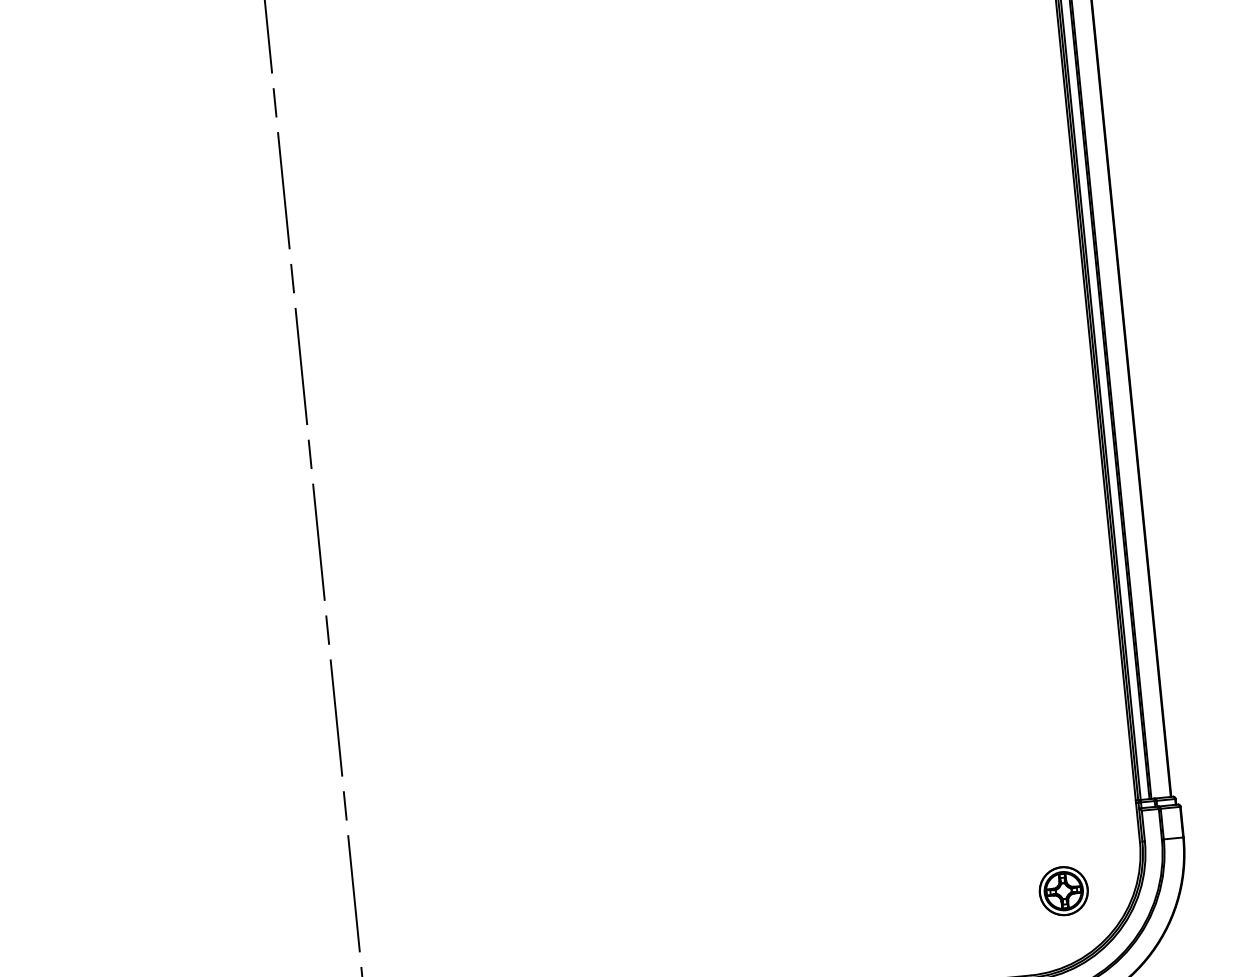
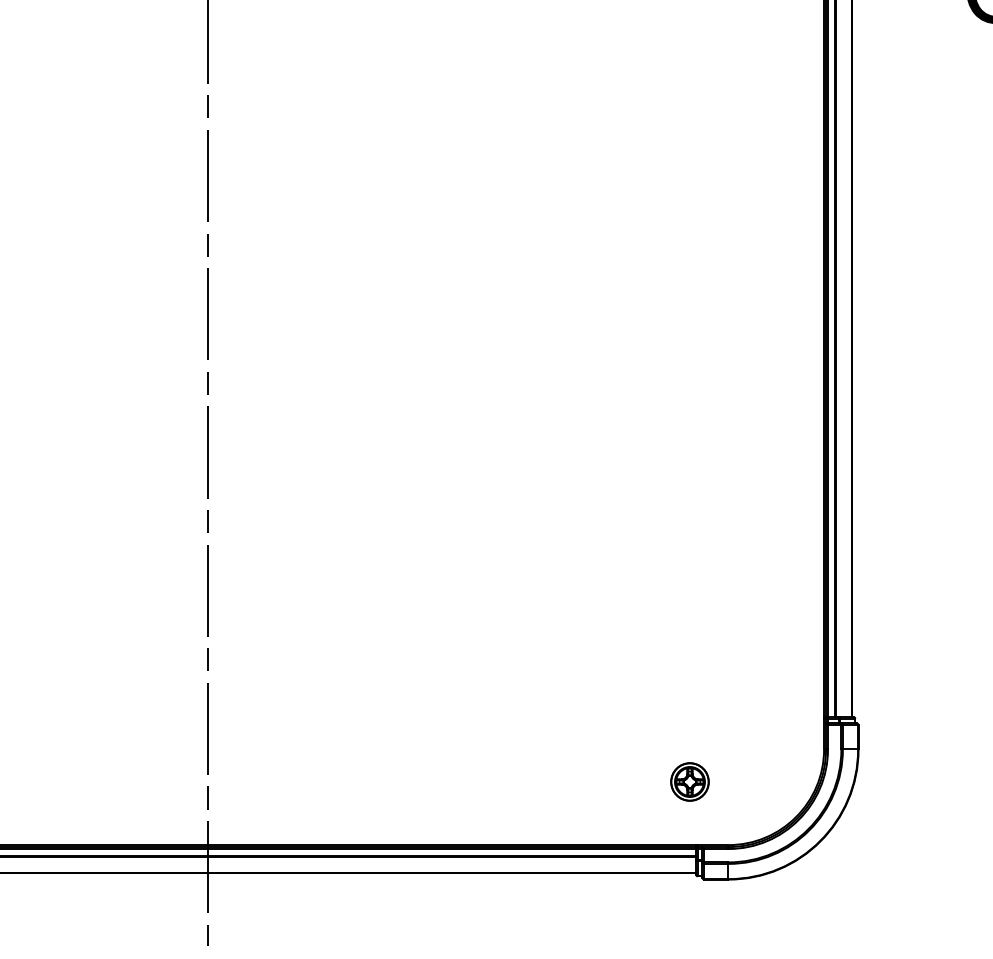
part: (1063, 890) -> (689, 781), moved

